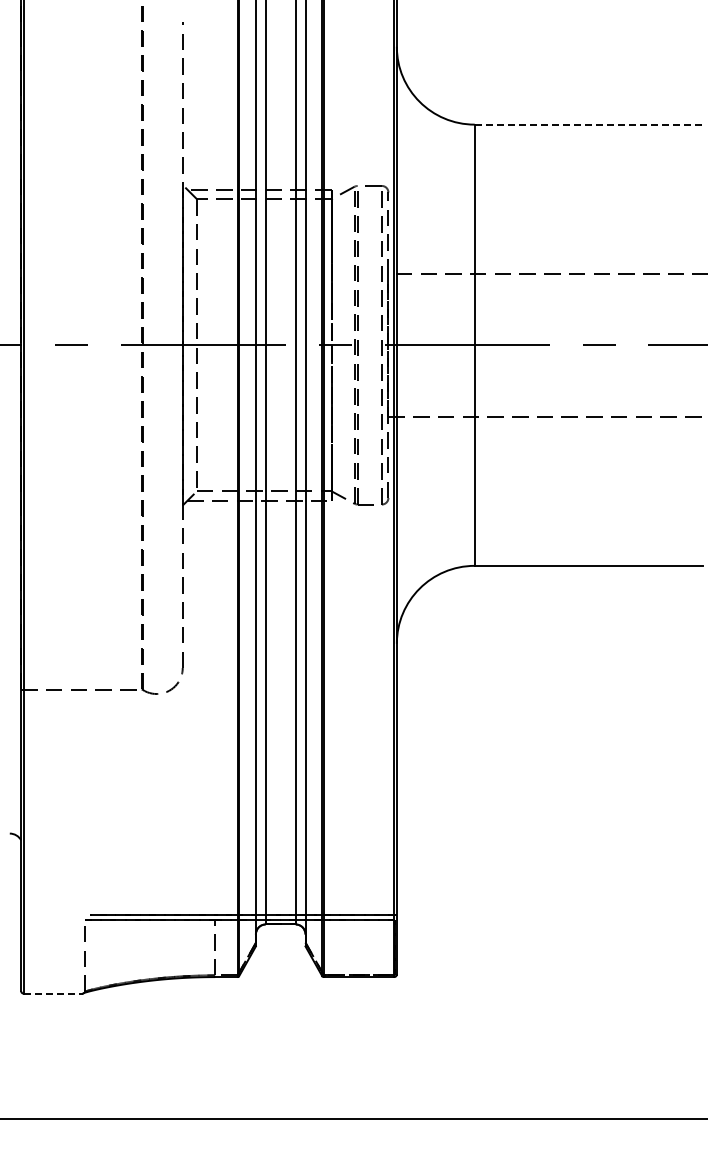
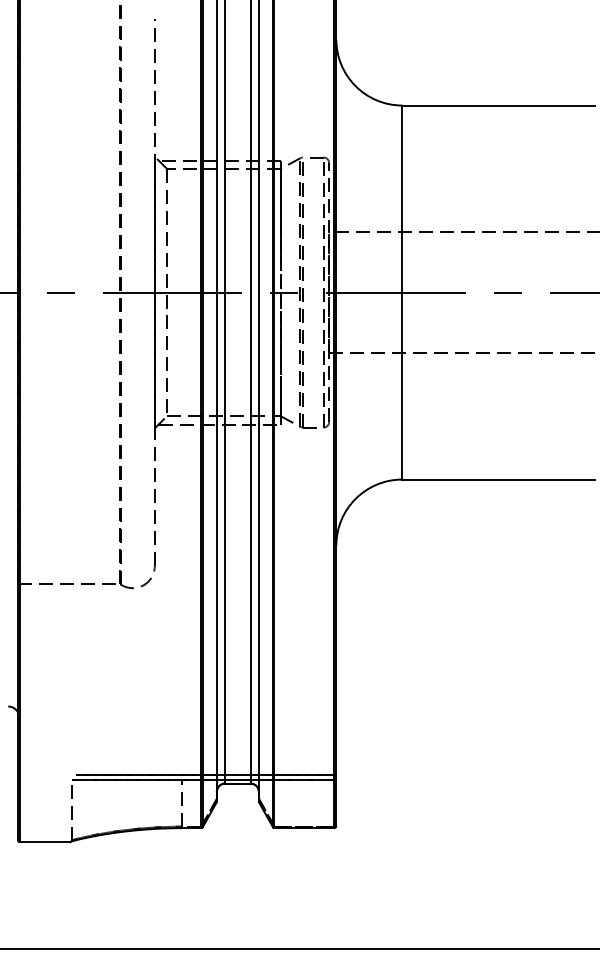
line: (588, 124) -> (498, 105), dashed -> solid
line: (53, 993) -> (45, 842), dashed -> solid

